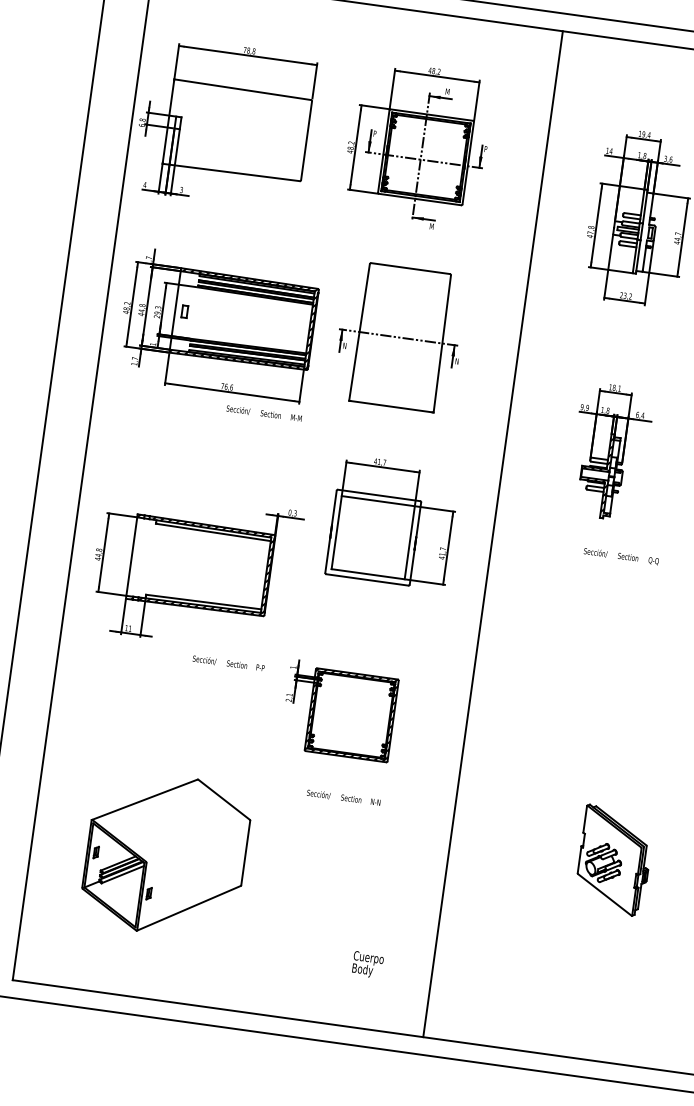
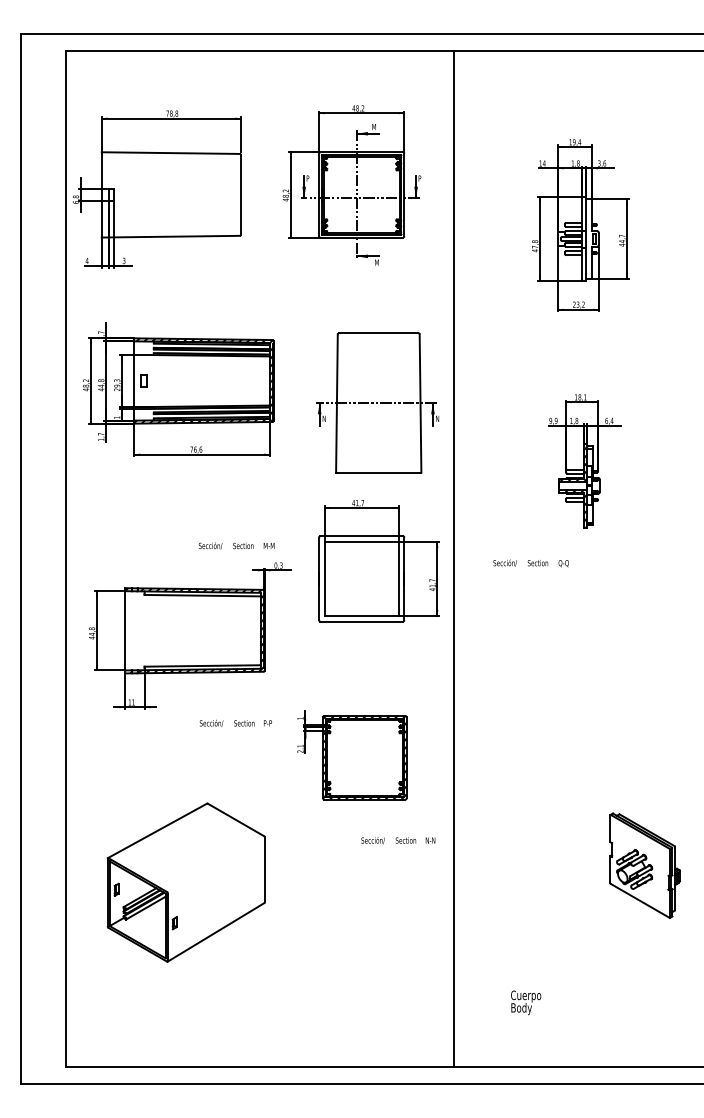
part: (399, 337) -> (377, 402), moved
text: (264, 413) -> (236, 545), moved
line: (492, 533) -> (453, 558), moved
text: (620, 556) -> (530, 563), moved
text: (343, 797) -> (398, 840), moved
part: (165, 854) -> (185, 882), moved
text: (368, 964) -> (526, 1002), moved

